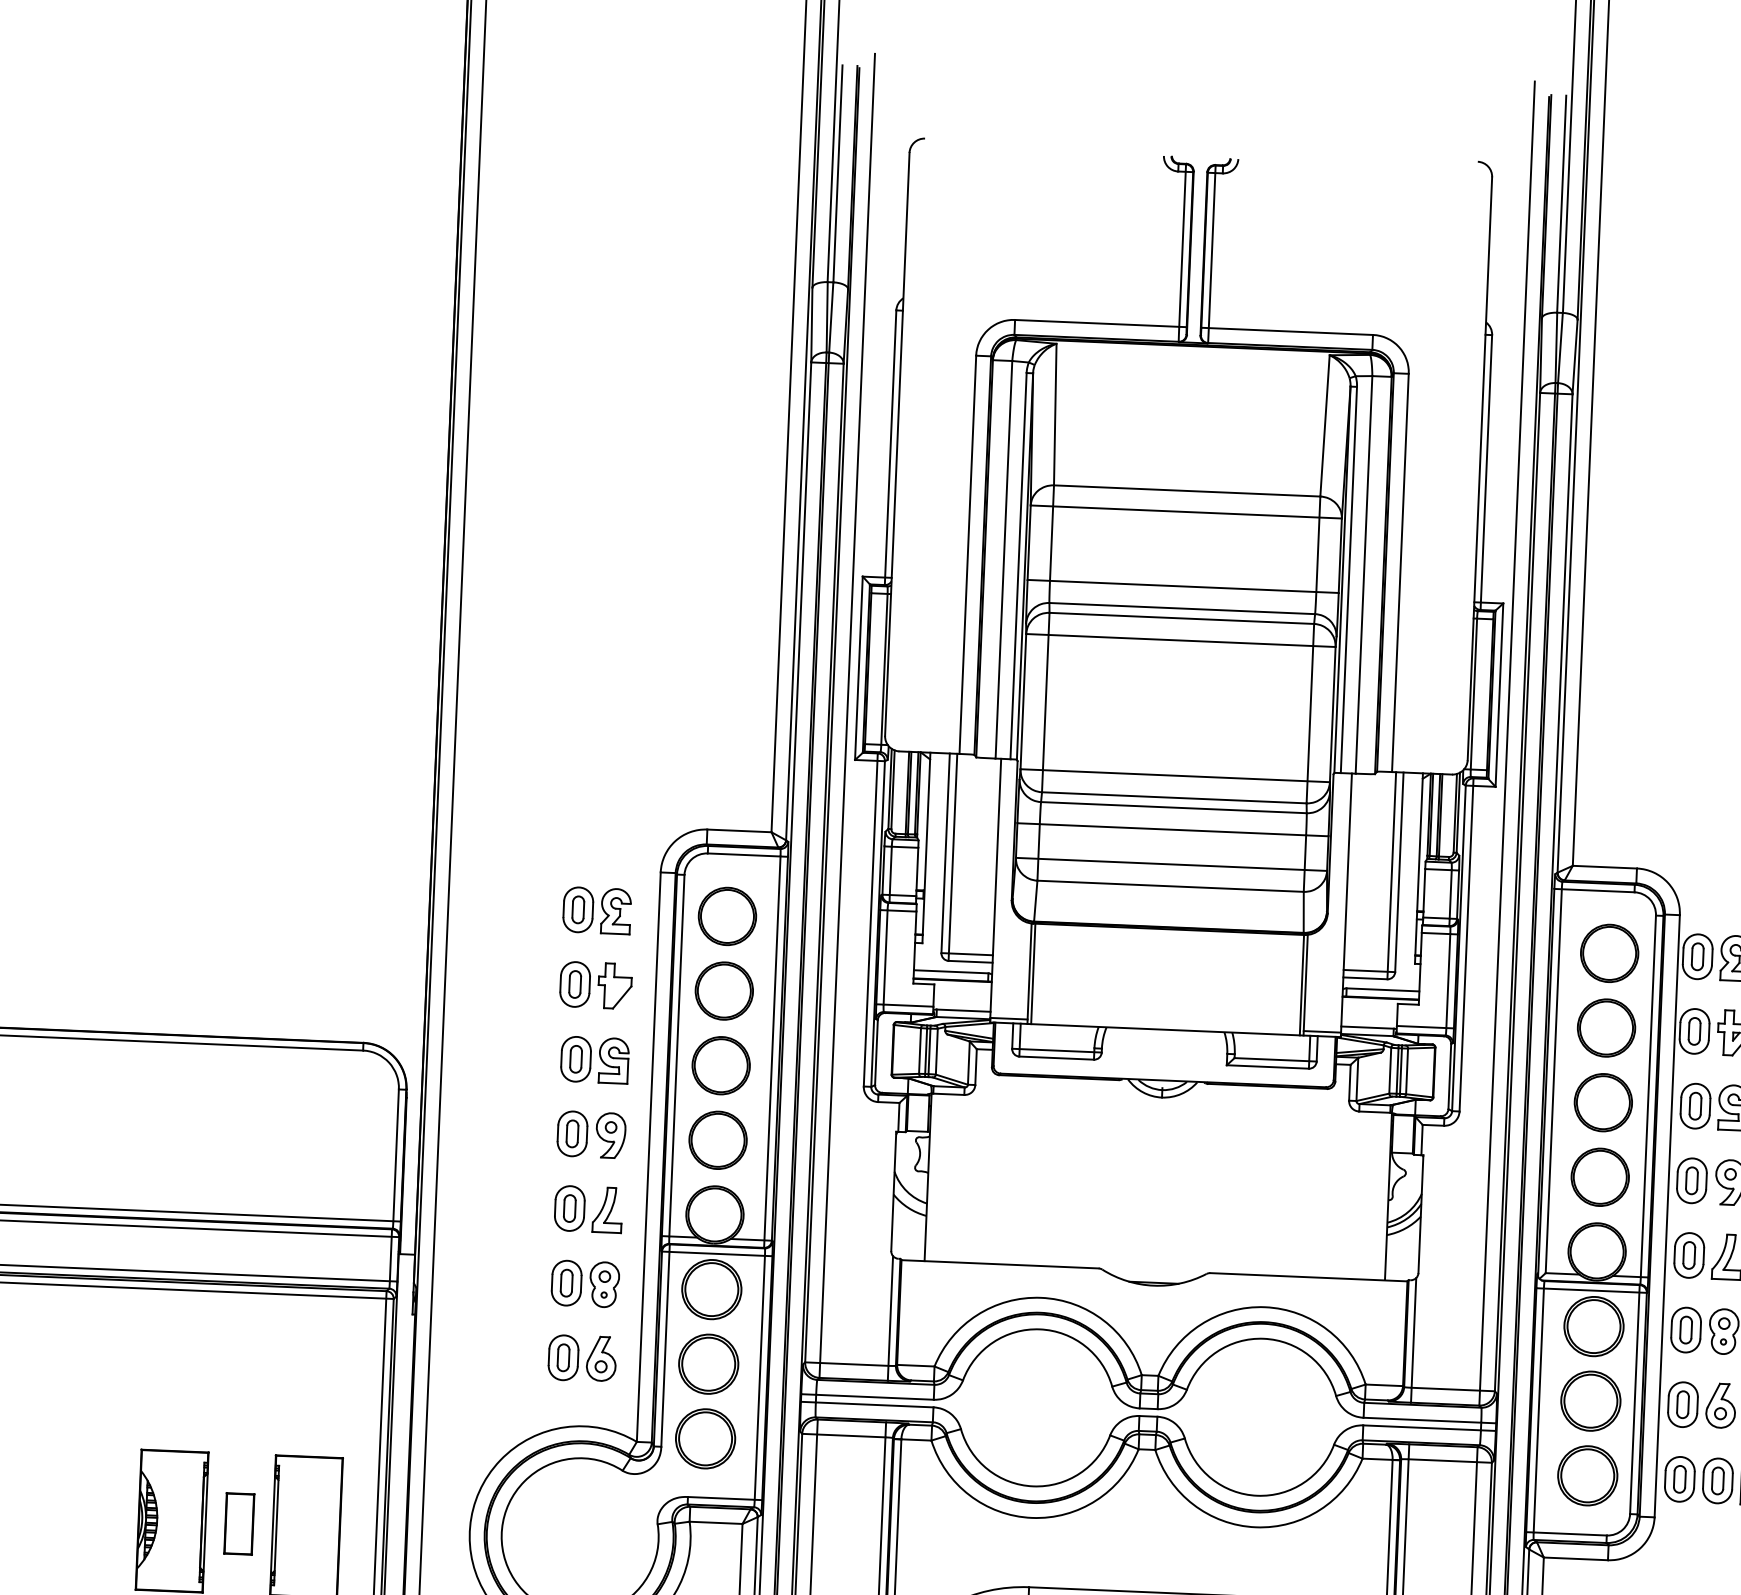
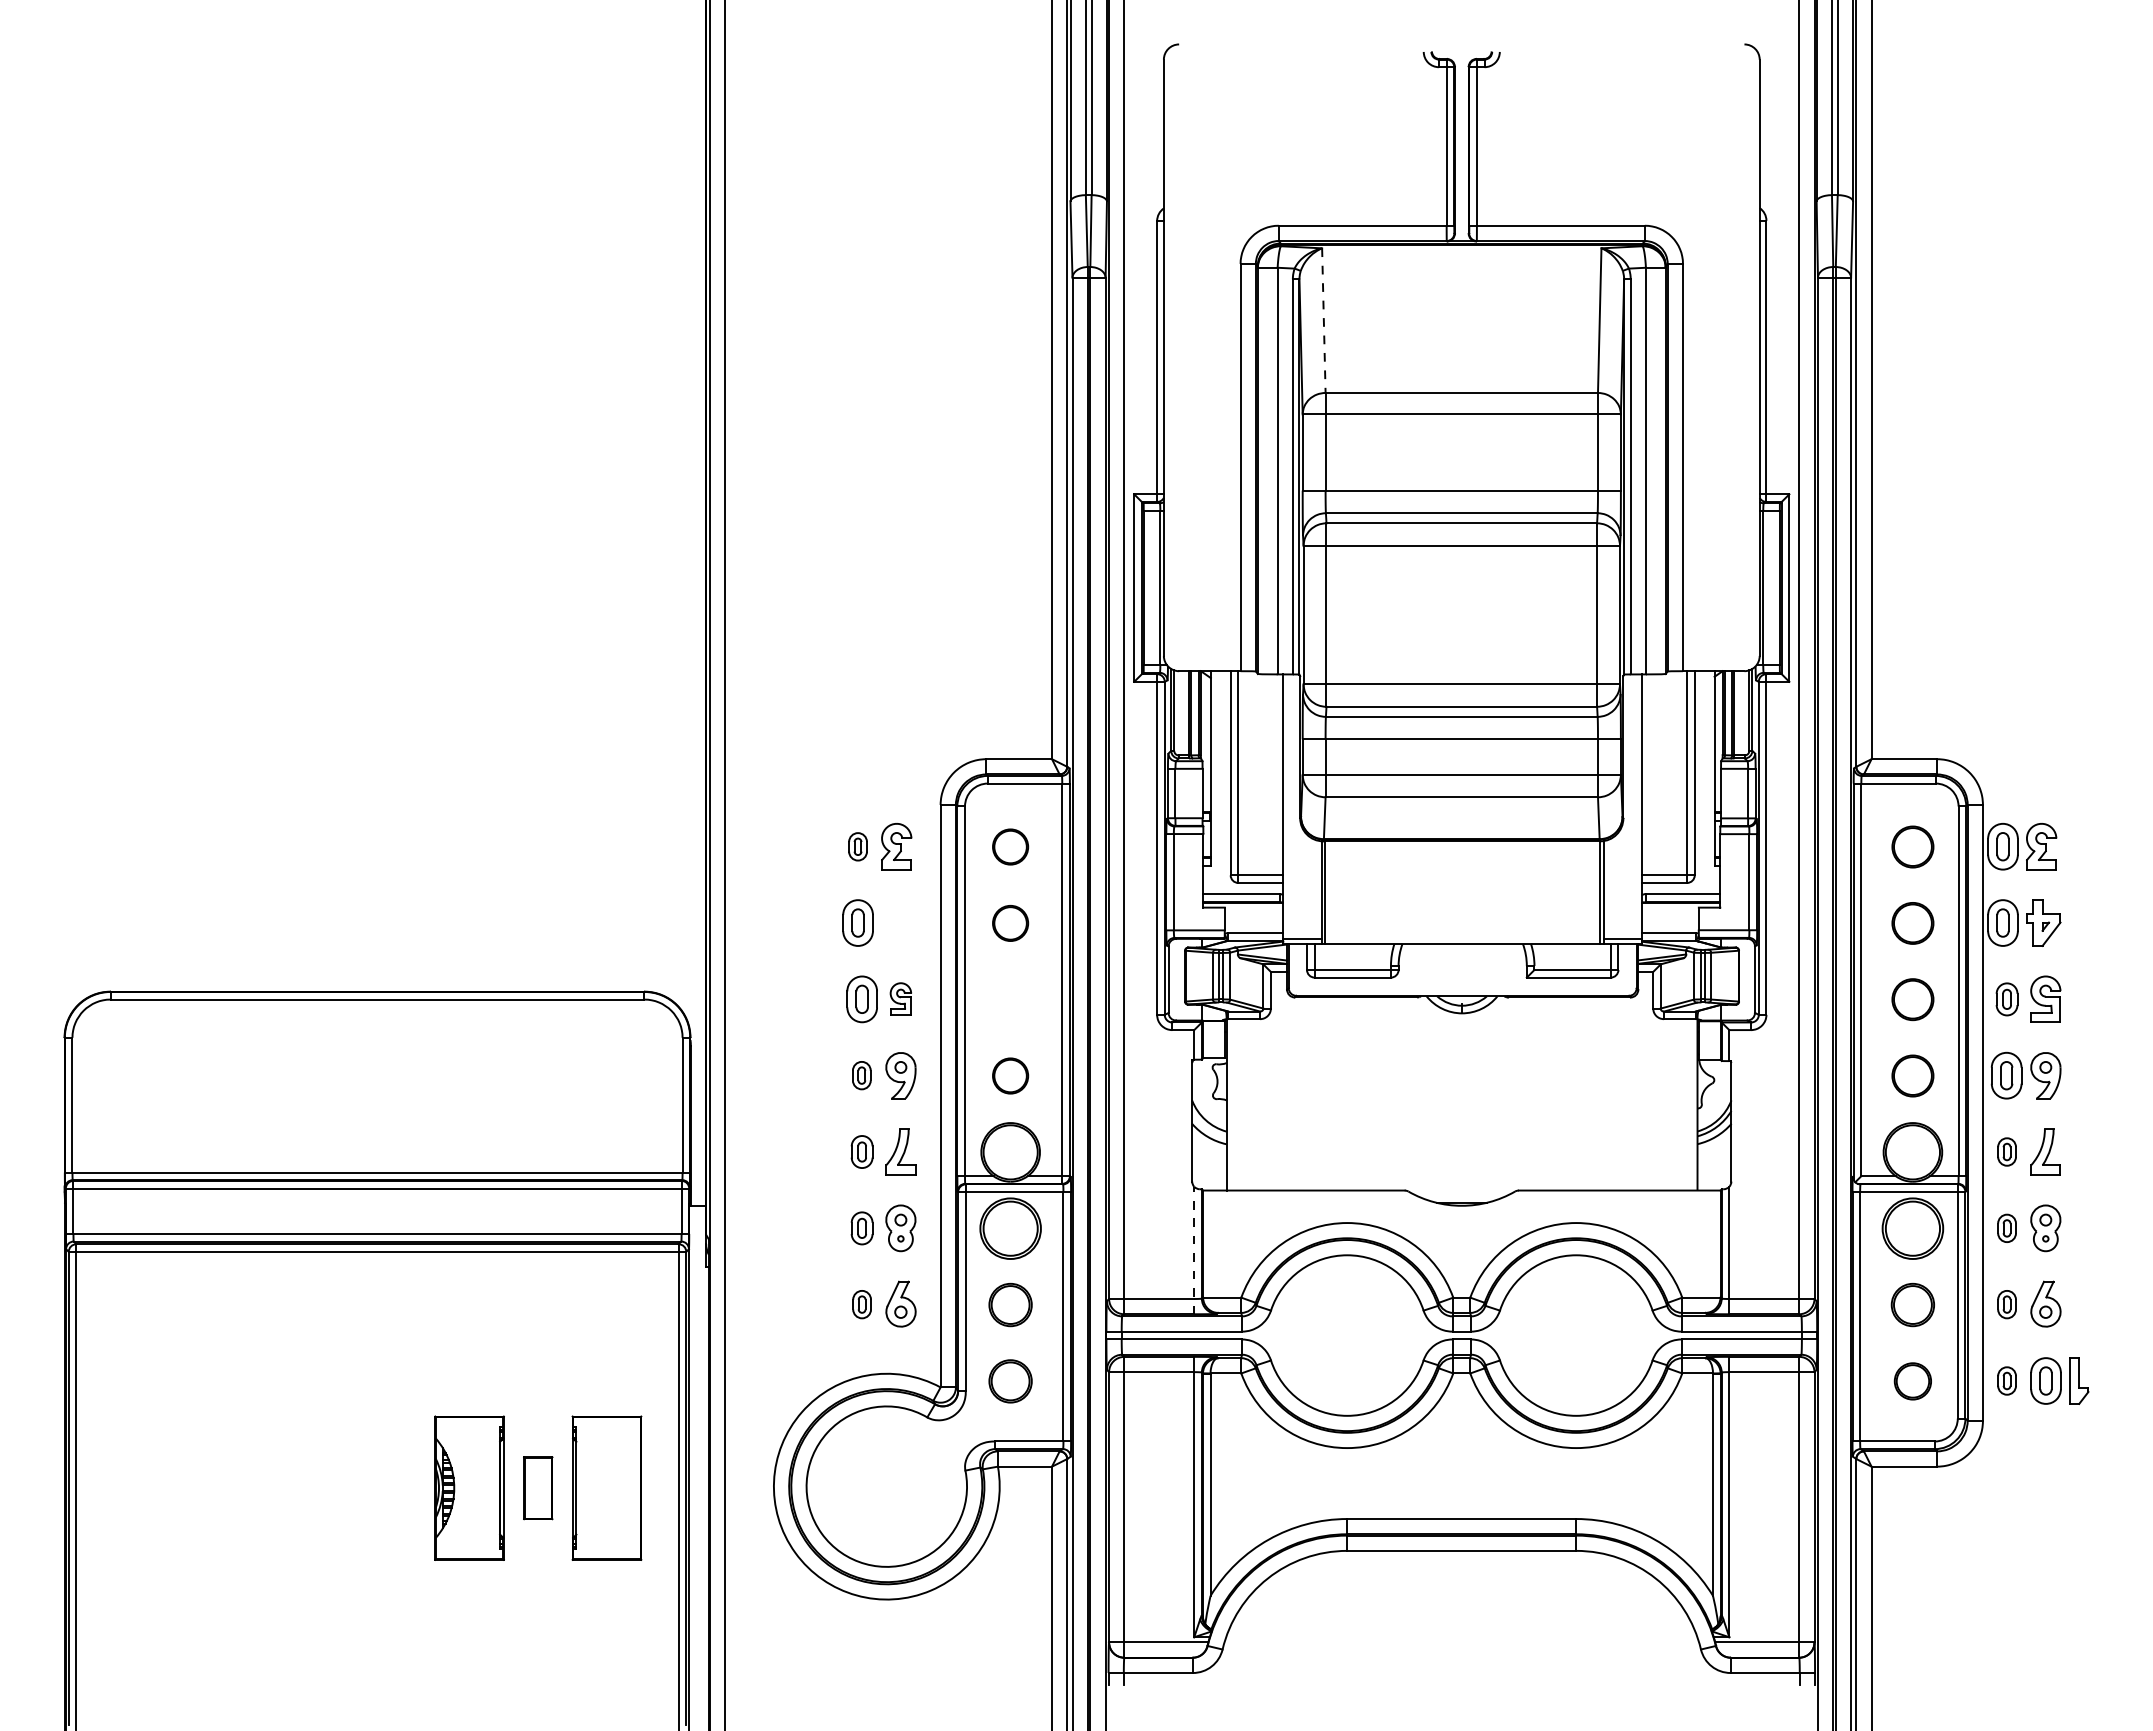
line: (1054, 415) -> (1323, 321), solid -> dashed
part: (577, 909) -> (857, 846), size x0.6
part: (727, 915) -> (1010, 846), size x0.6
part: (1609, 952) -> (1912, 846), size x0.7
part: (614, 985) -> (898, 922), removed
part: (724, 991) -> (1010, 923), size x0.6
part: (1606, 1028) -> (1912, 923), size x0.7
part: (613, 1060) -> (900, 998), size x0.7
part: (721, 1065) -> (1010, 999), removed
part: (1602, 1102) -> (1912, 999), size x0.7
part: (1694, 1106) -> (2006, 999), size x0.7
part: (572, 1133) -> (861, 1075), size x0.6
part: (717, 1139) -> (1010, 1075), size x0.6
part: (1599, 1176) -> (1912, 1075), size x0.7
part: (569, 1208) -> (861, 1151), size x0.7
part: (1688, 1254) -> (2006, 1151), size x0.6
part: (566, 1283) -> (861, 1228), size x0.7
line: (890, 1318) -> (1194, 1250), solid -> dashed
part: (1685, 1330) -> (2006, 1228), size x0.6
part: (562, 1357) -> (861, 1304), size x0.6
part: (708, 1363) -> (1010, 1304), size x0.7
part: (1590, 1400) -> (1912, 1304), size x0.7
part: (1682, 1404) -> (2006, 1304), size x0.6
part: (705, 1438) -> (1010, 1381), size x0.7
part: (1587, 1475) -> (1912, 1381), size x0.6
part: (1679, 1478) -> (2006, 1380), size x0.6

